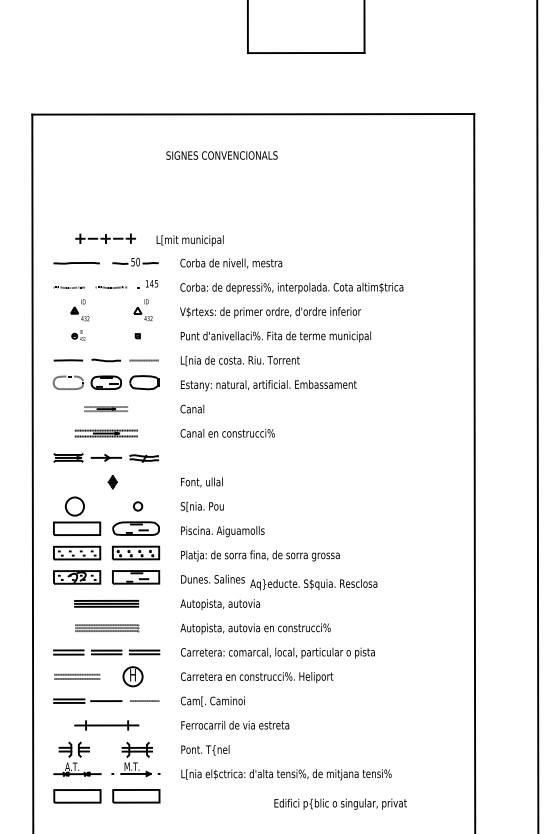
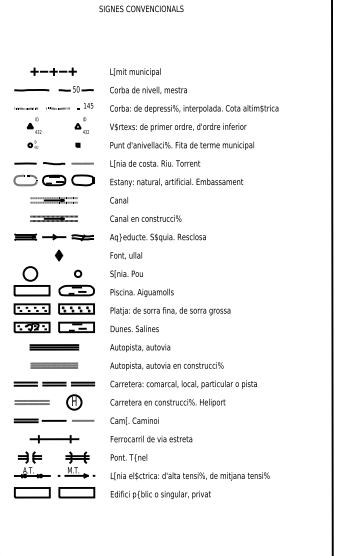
text: (189, 240) -> (135, 72), moved
part: (105, 408) -> (53, 199), size x1.43
text: (313, 584) -> (157, 237), moved
text: (340, 803) -> (160, 494), moved

